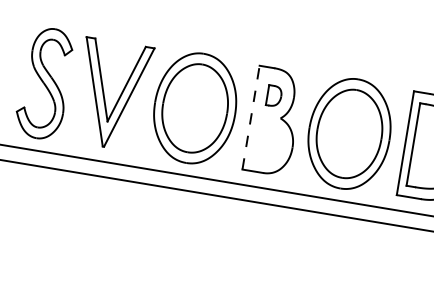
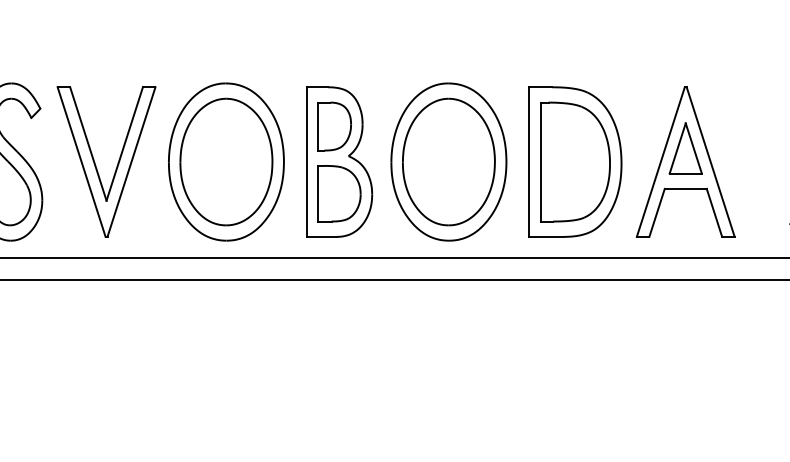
part: (274, 96) -> (334, 126), size x1.67
line: (250, 117) -> (306, 162), dashed -> solid
part: (270, 143) -> (339, 193), added

